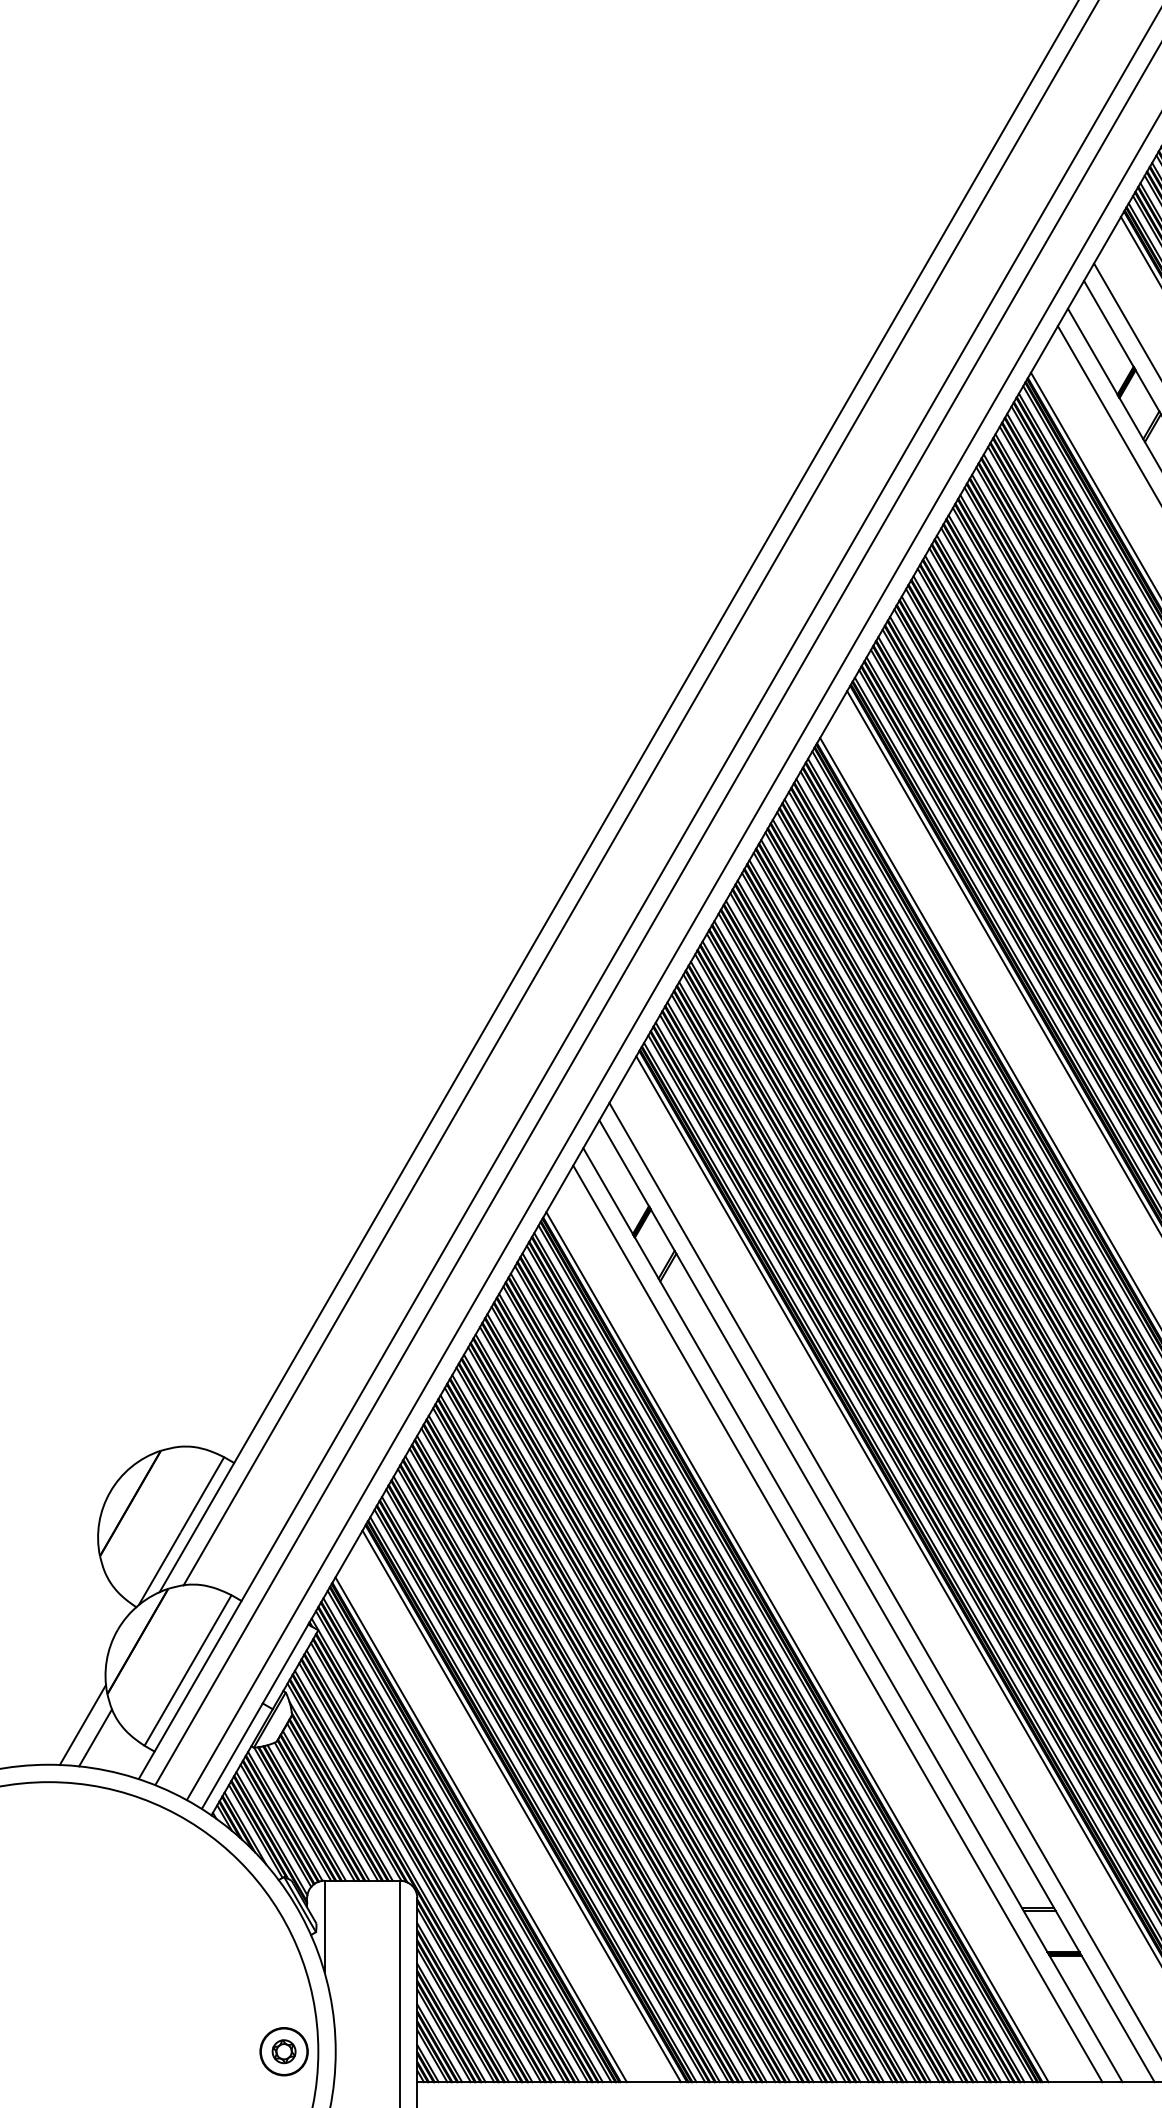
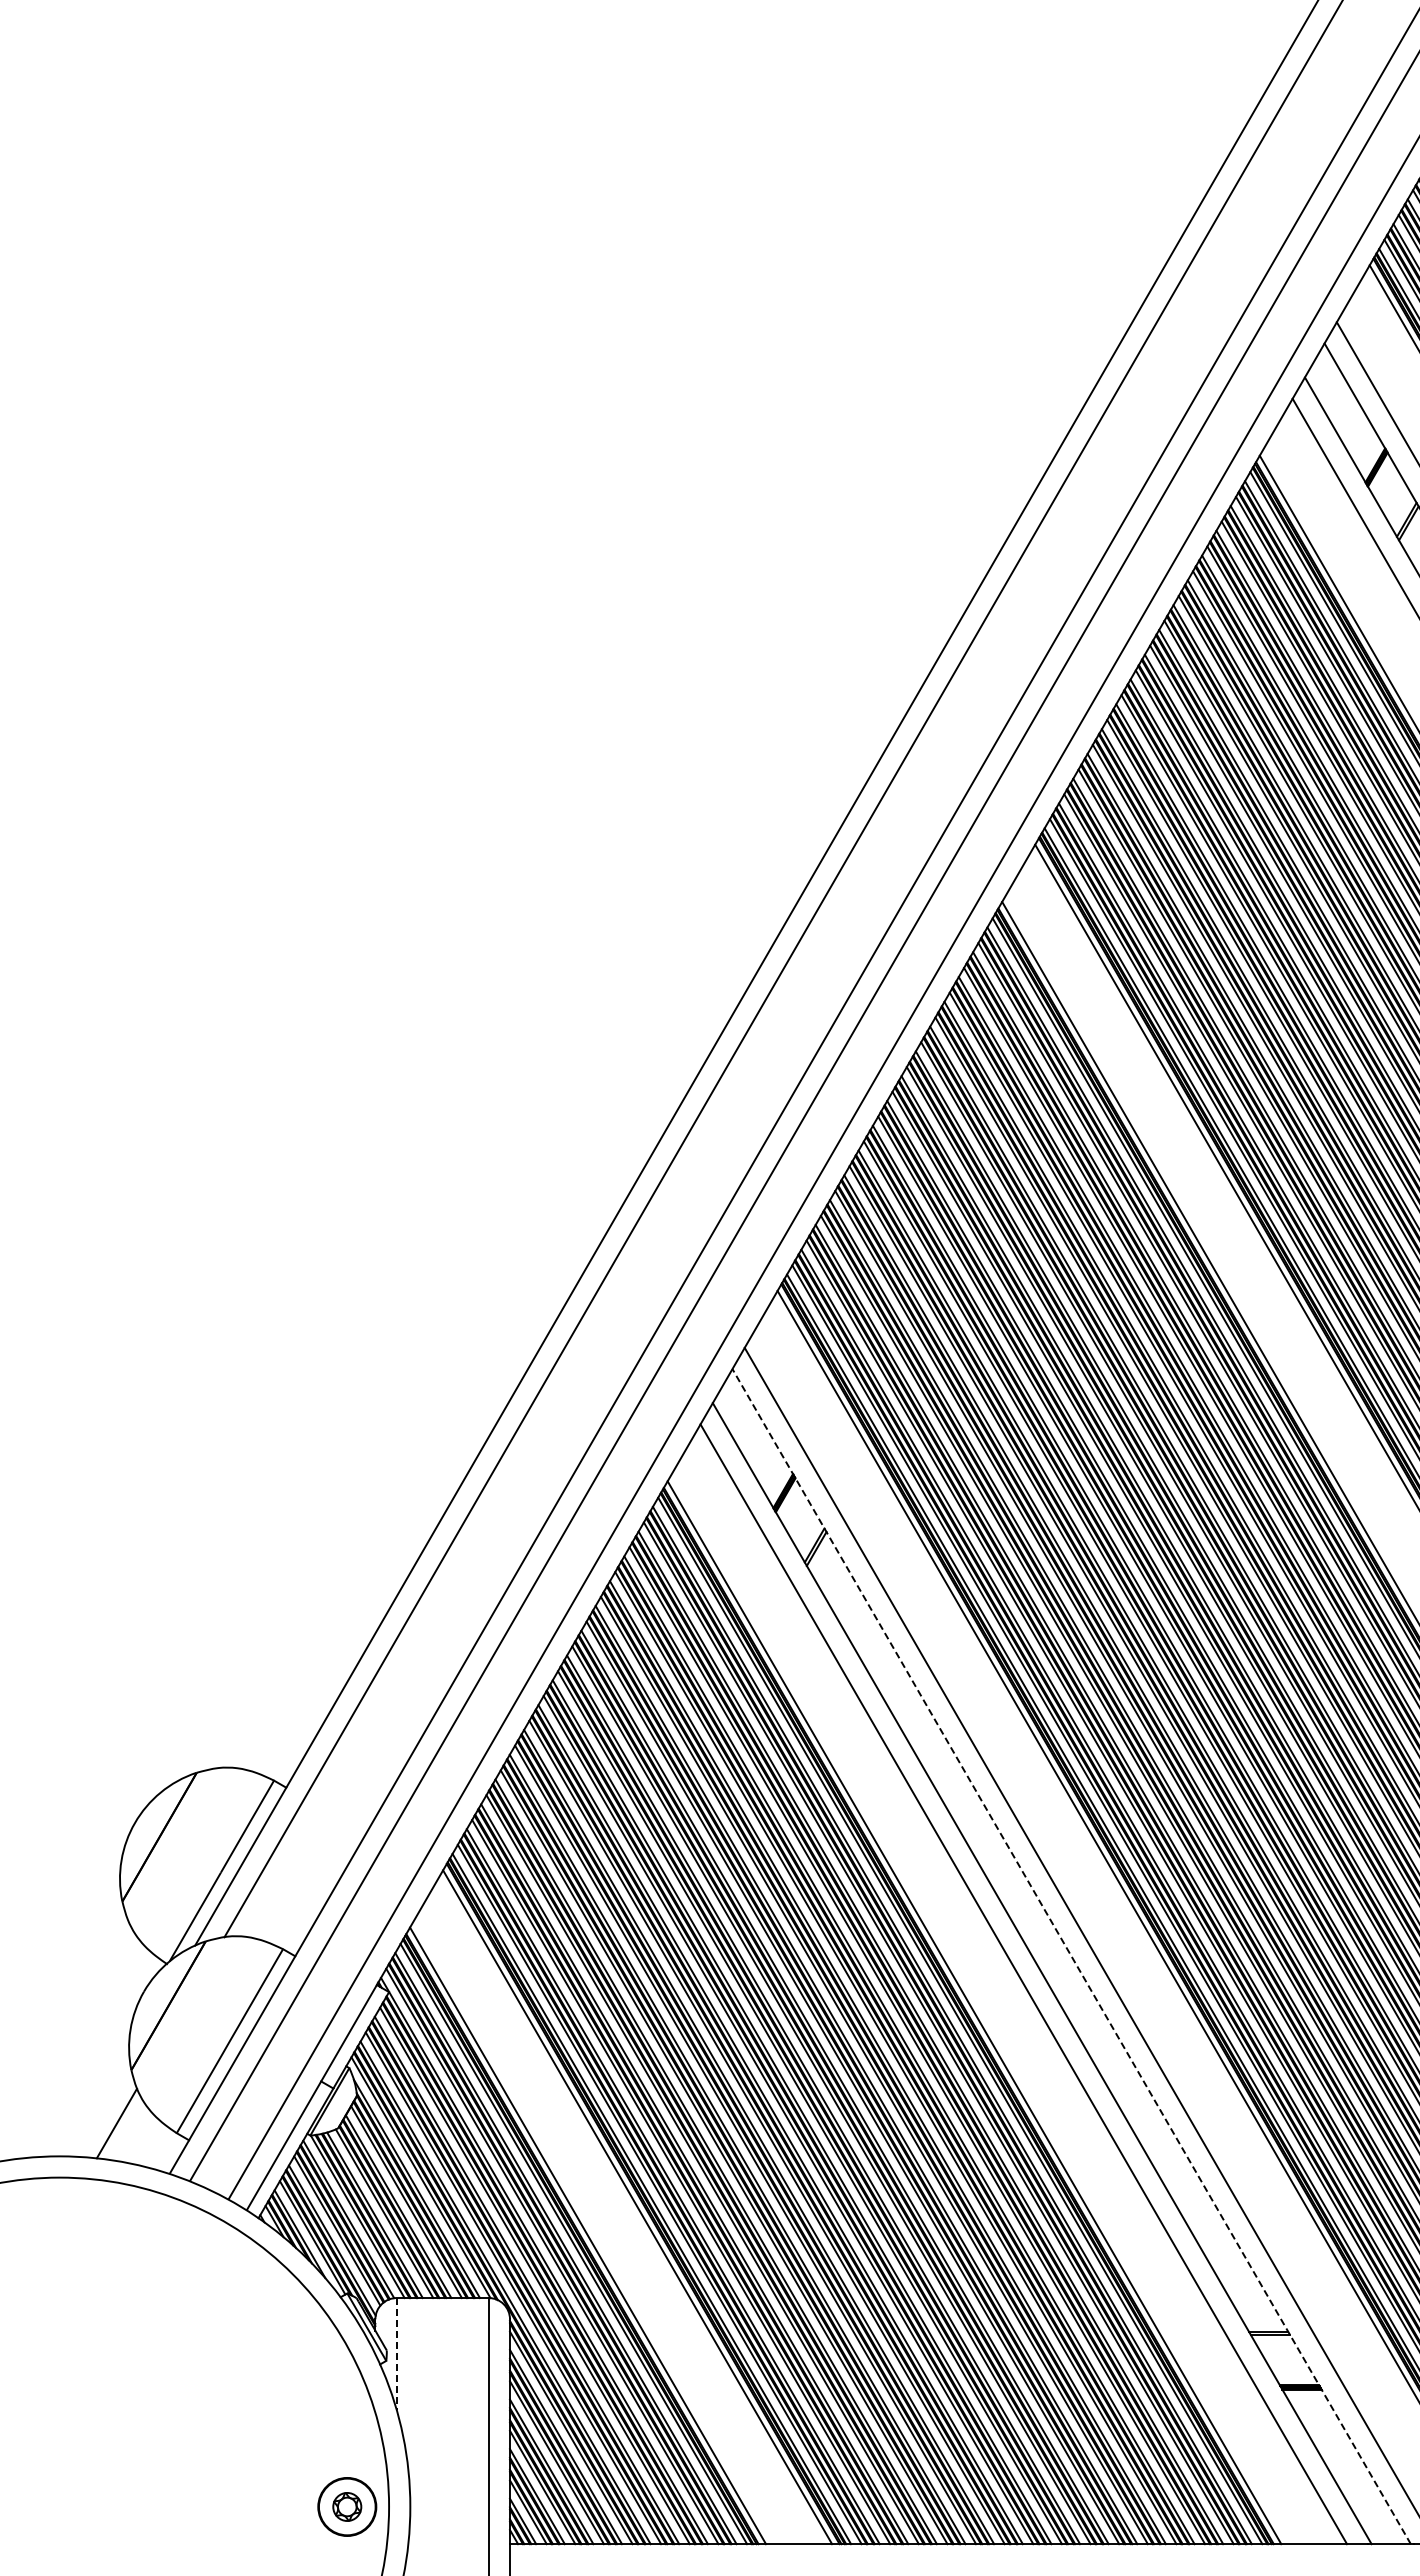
line: (876, 1601) -> (1071, 1956), solid -> dashed
line: (82, 1724) -> (101, 2107), removed
line: (324, 1926) -> (396, 2353), solid -> dashed

